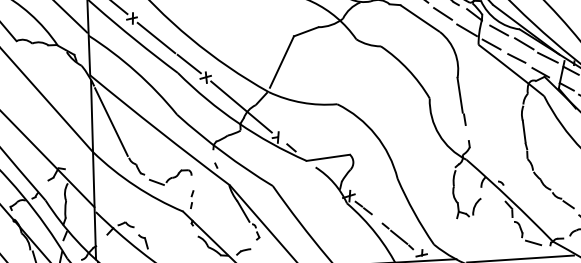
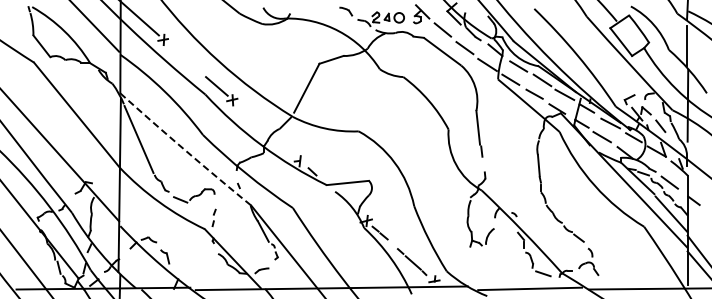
line: (155, 37) -> (185, 59), removed
line: (241, 107) -> (265, 130), removed
arc: (159, 131) -> (185, 150), solid -> dashed

